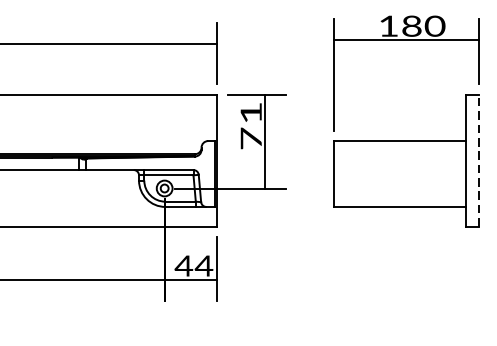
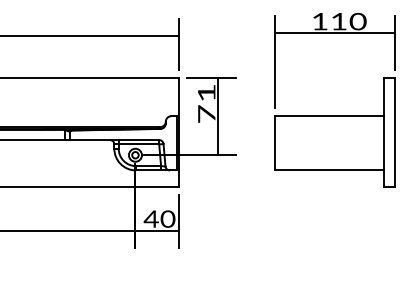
text: (411, 26) -> (338, 21), 180 -> 110
line: (479, 159) -> (394, 131), dashed -> solid
text: (203, 265) -> (167, 218), 44 -> 40

